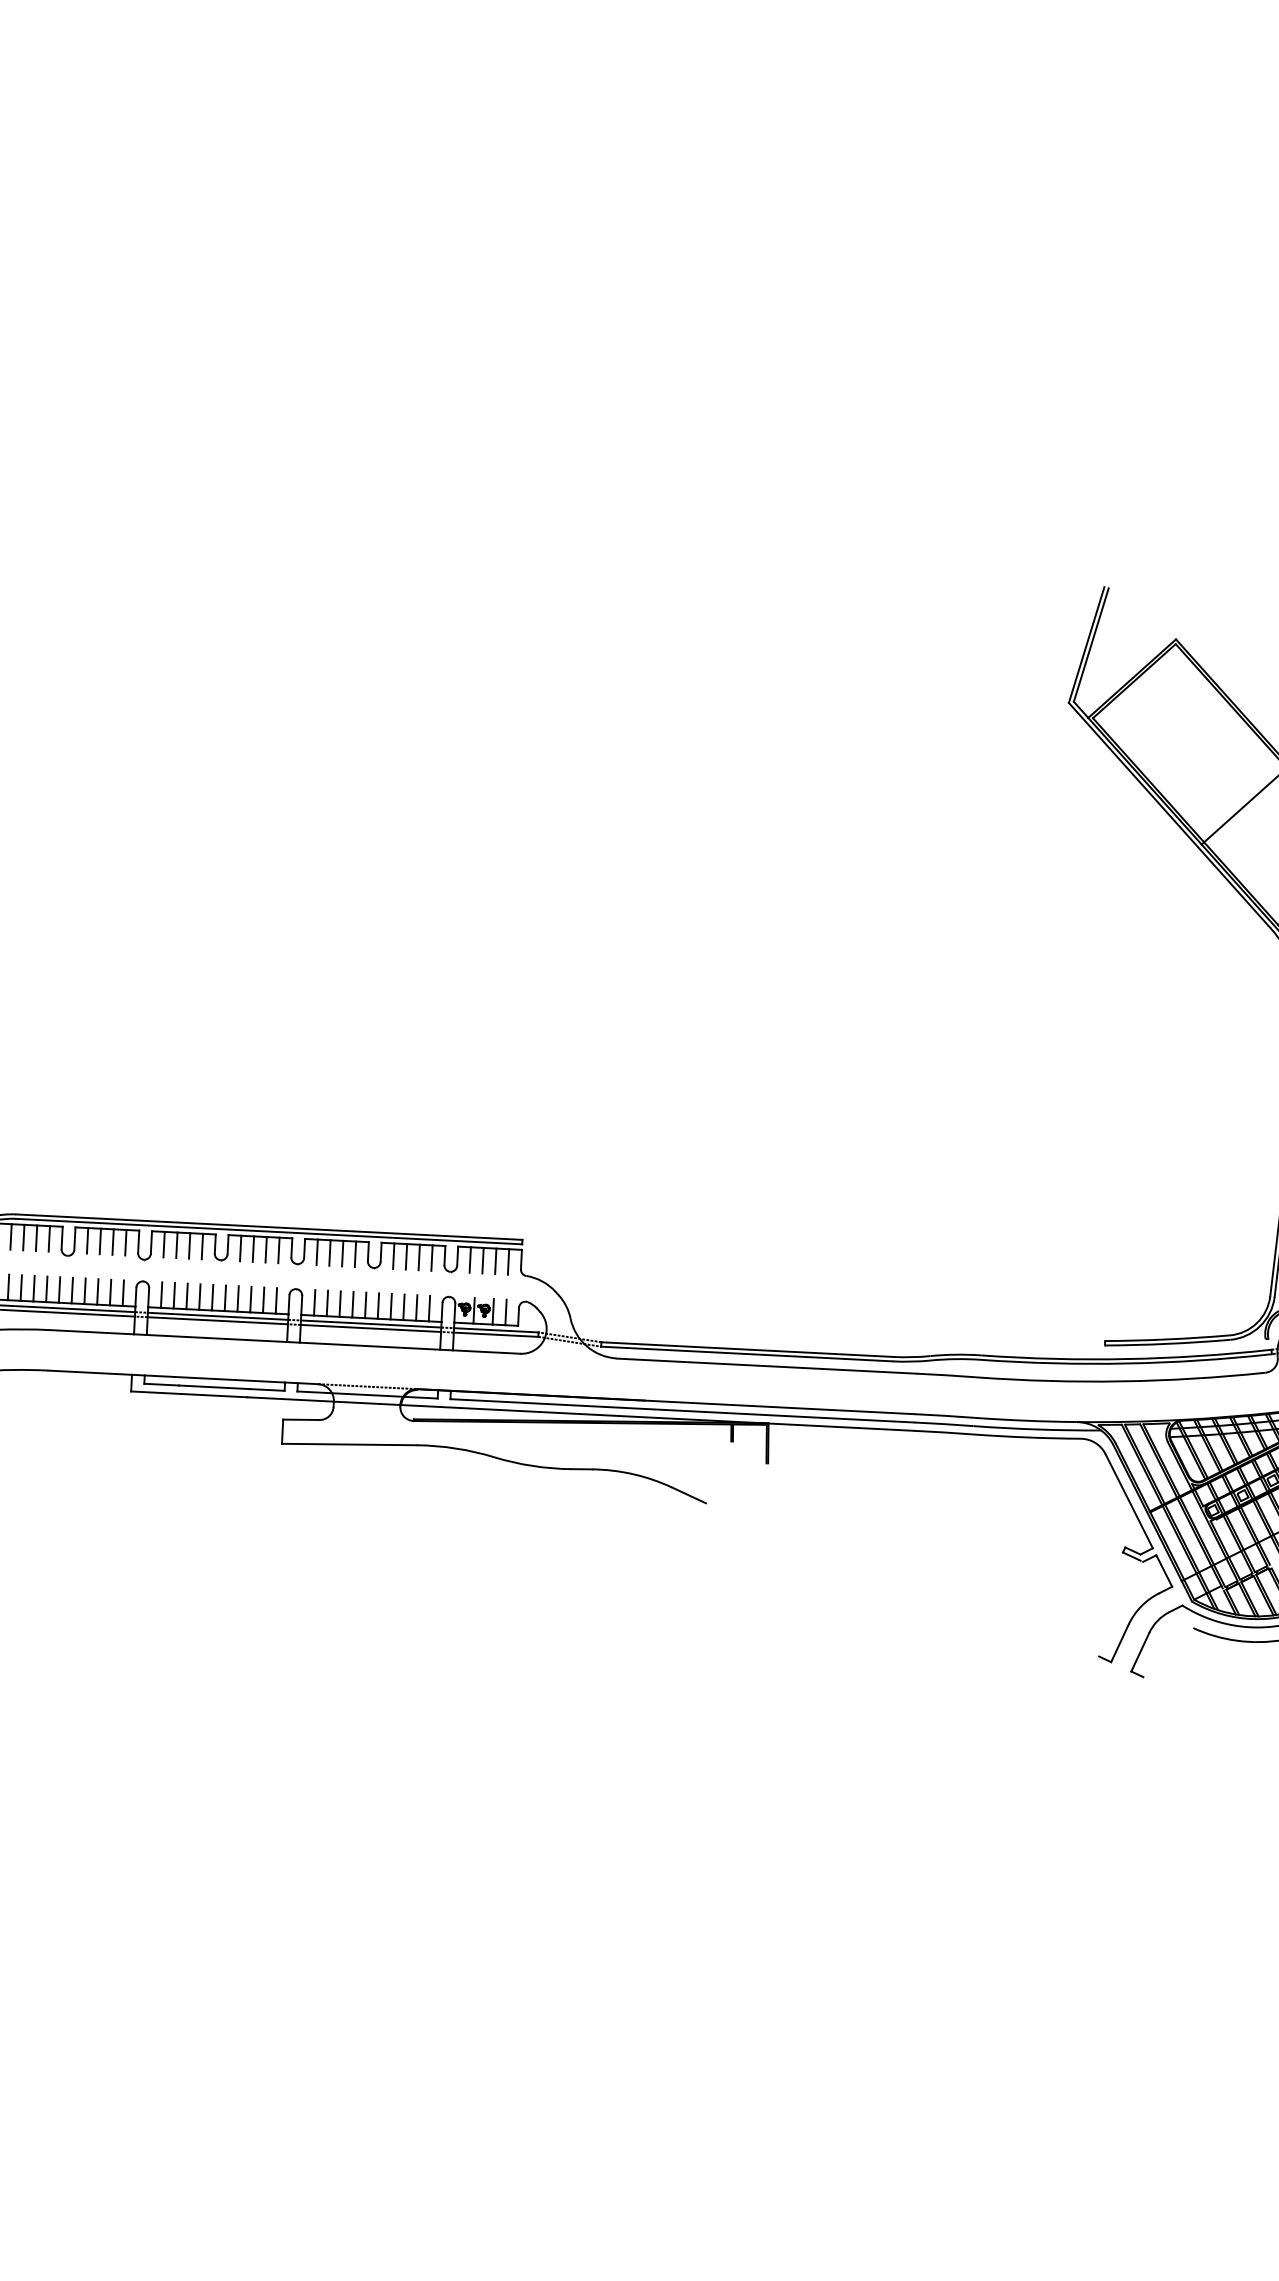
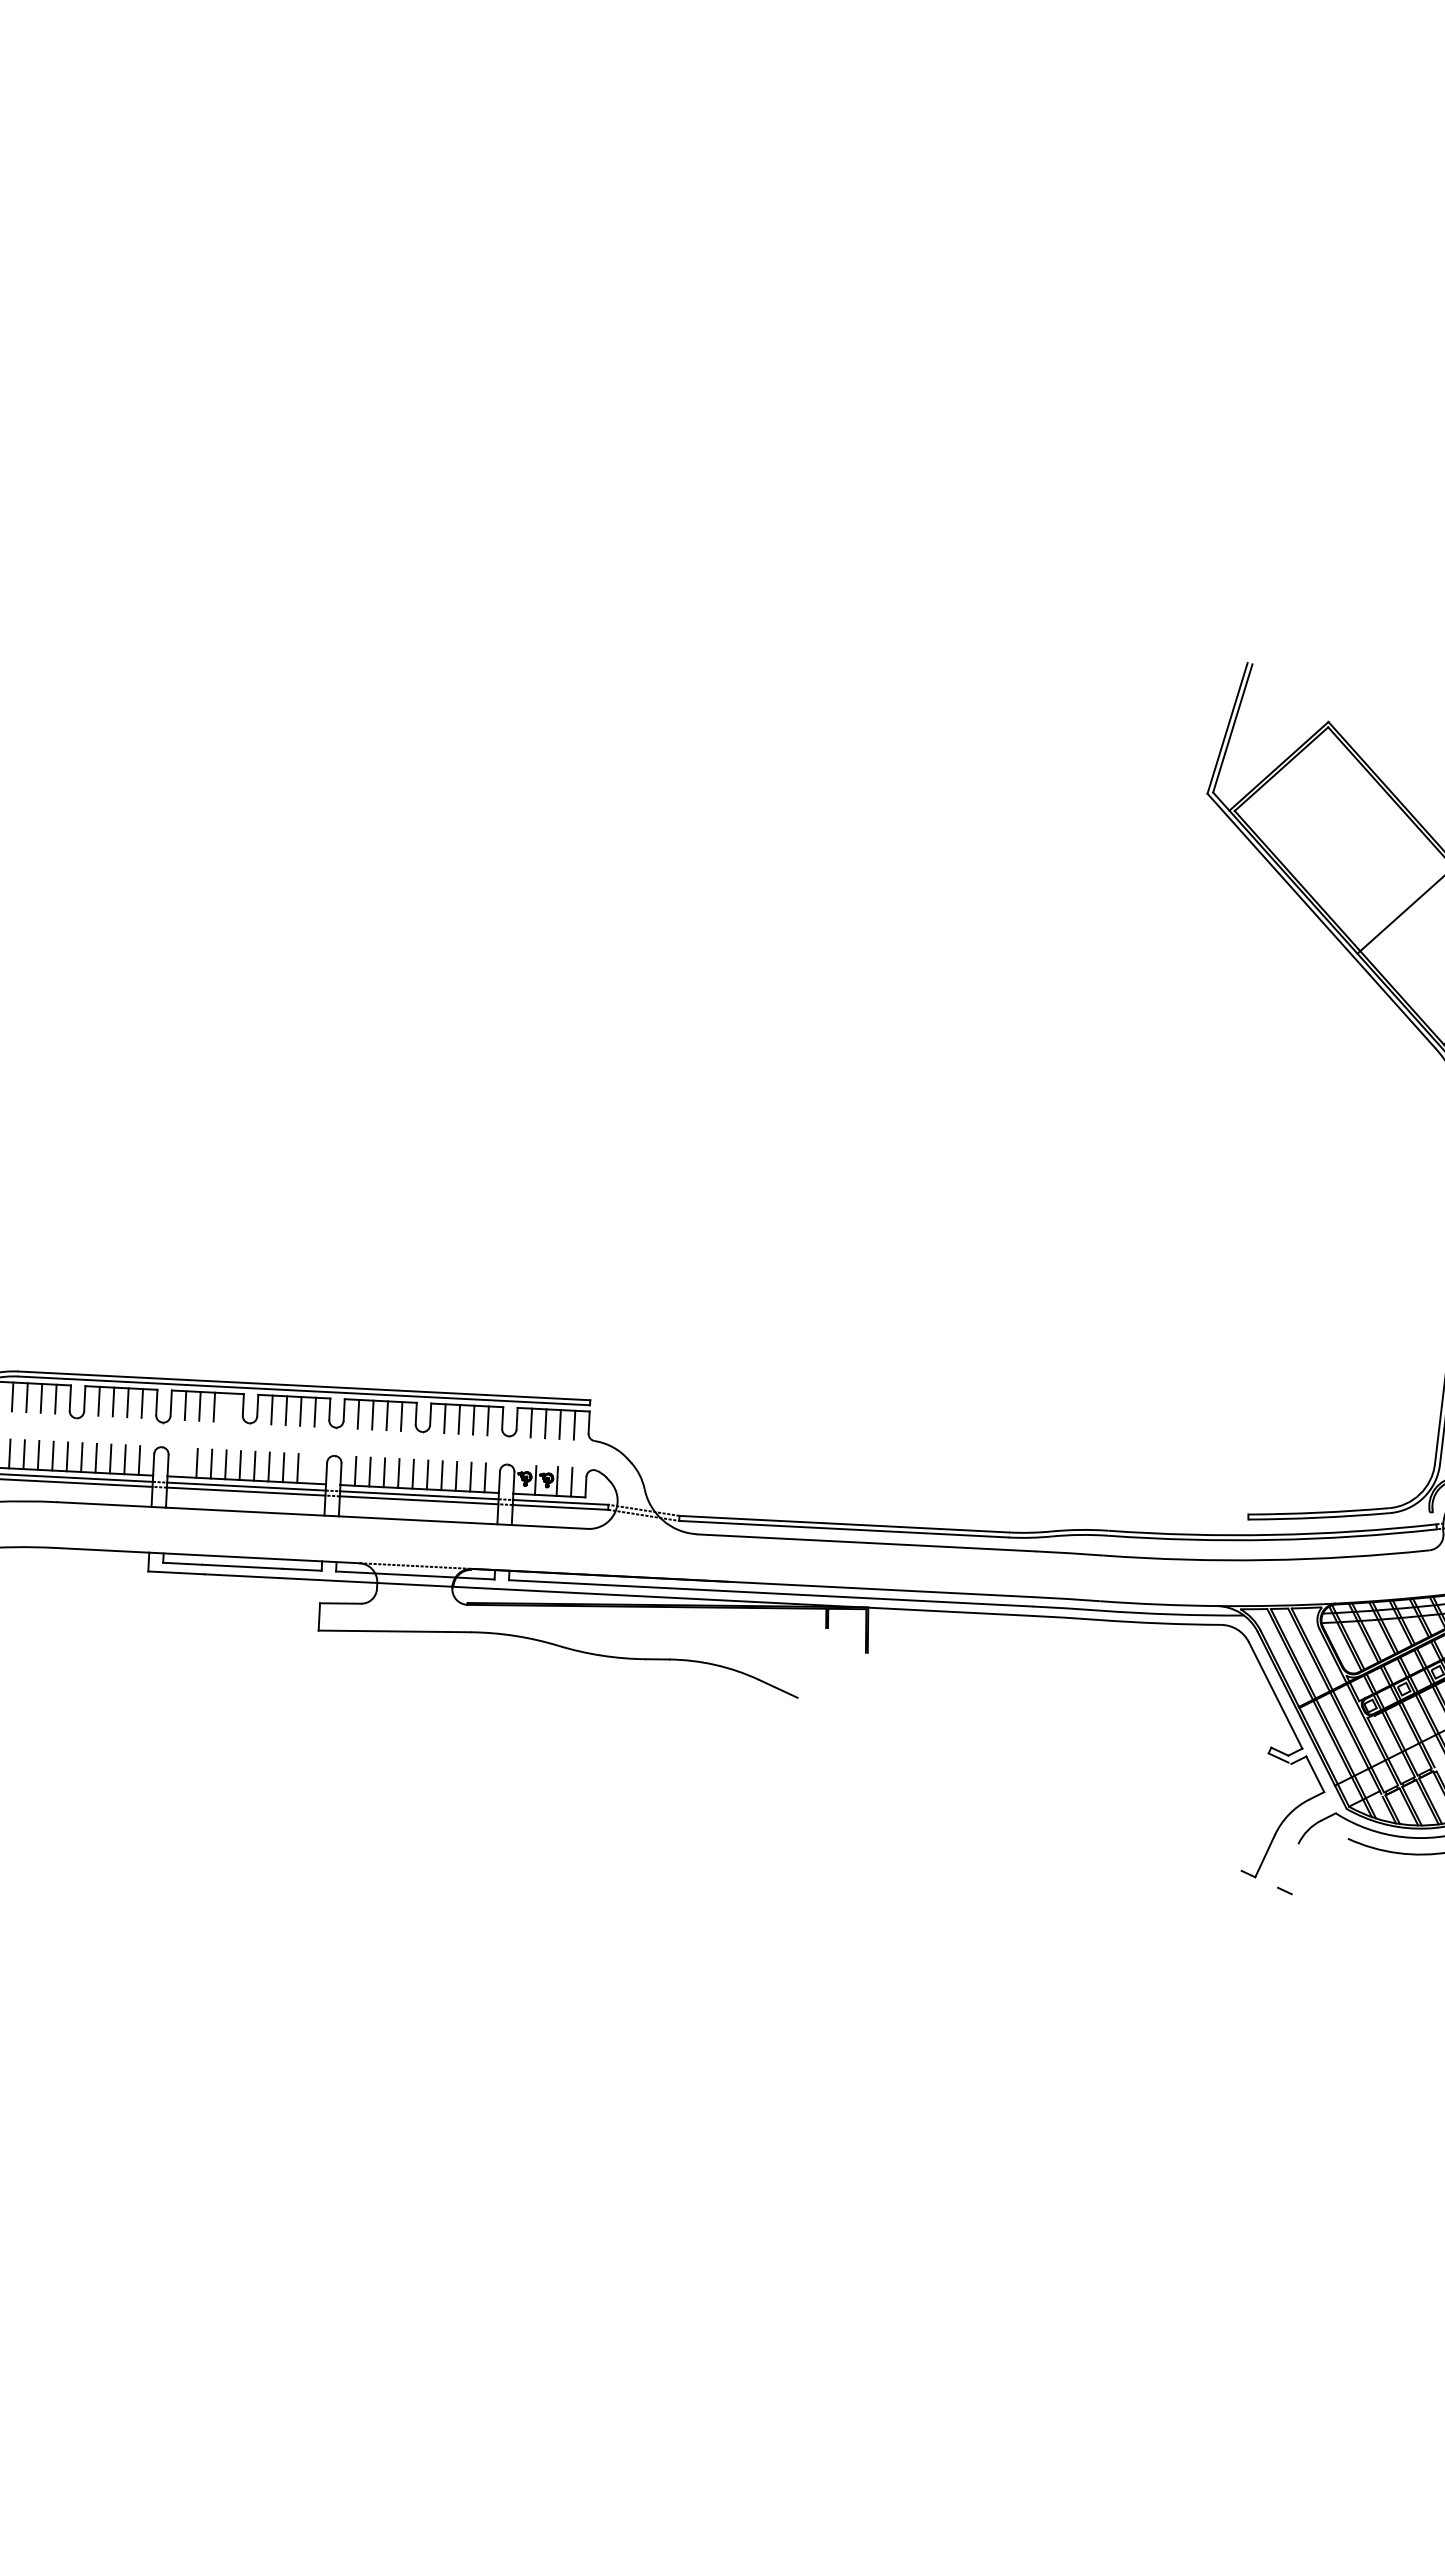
line: (202, 1246) -> (228, 1407), removed
line: (161, 1294) -> (182, 1462), removed
line: (276, 1300) -> (312, 1468), removed
line: (1140, 1651) -> (1288, 1865), removed

